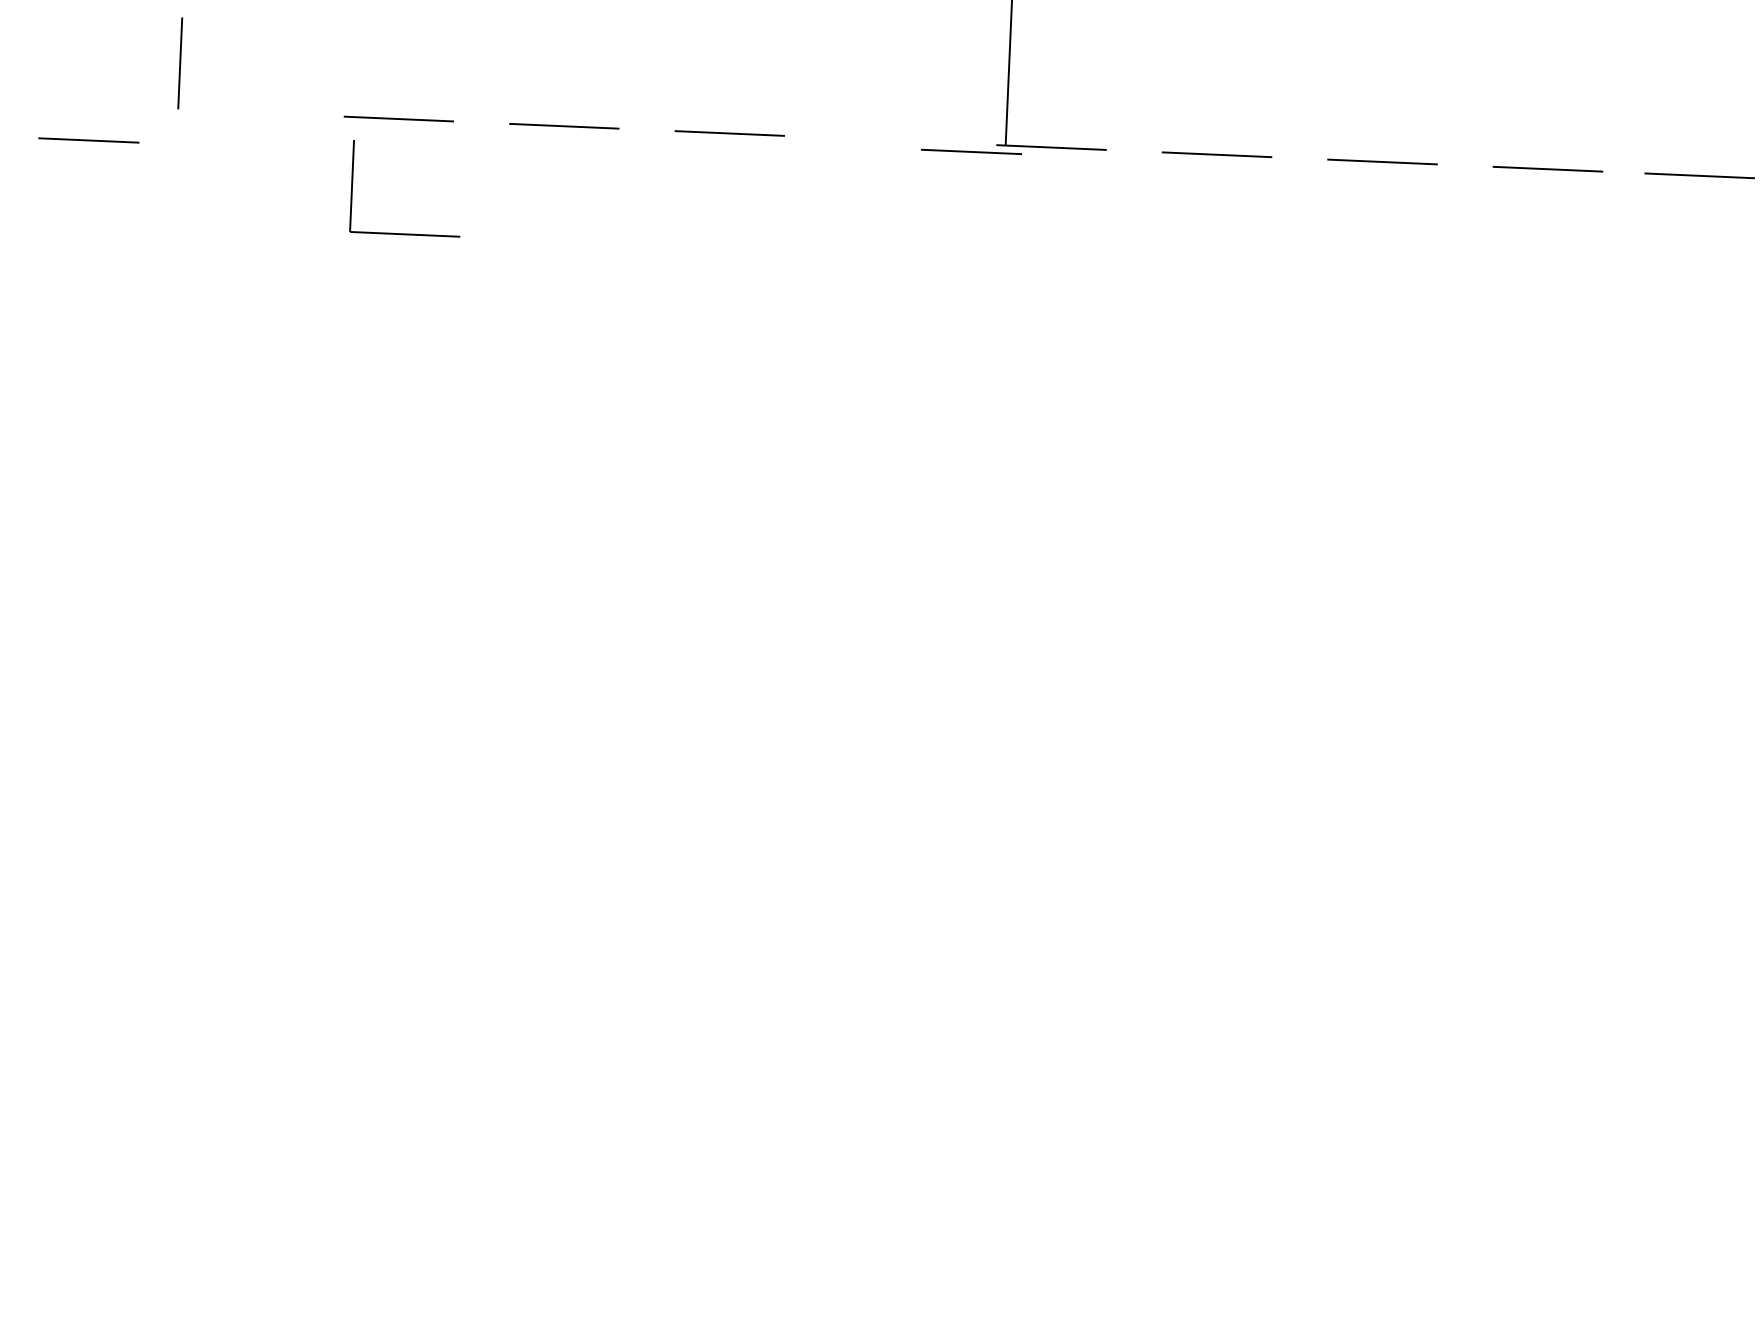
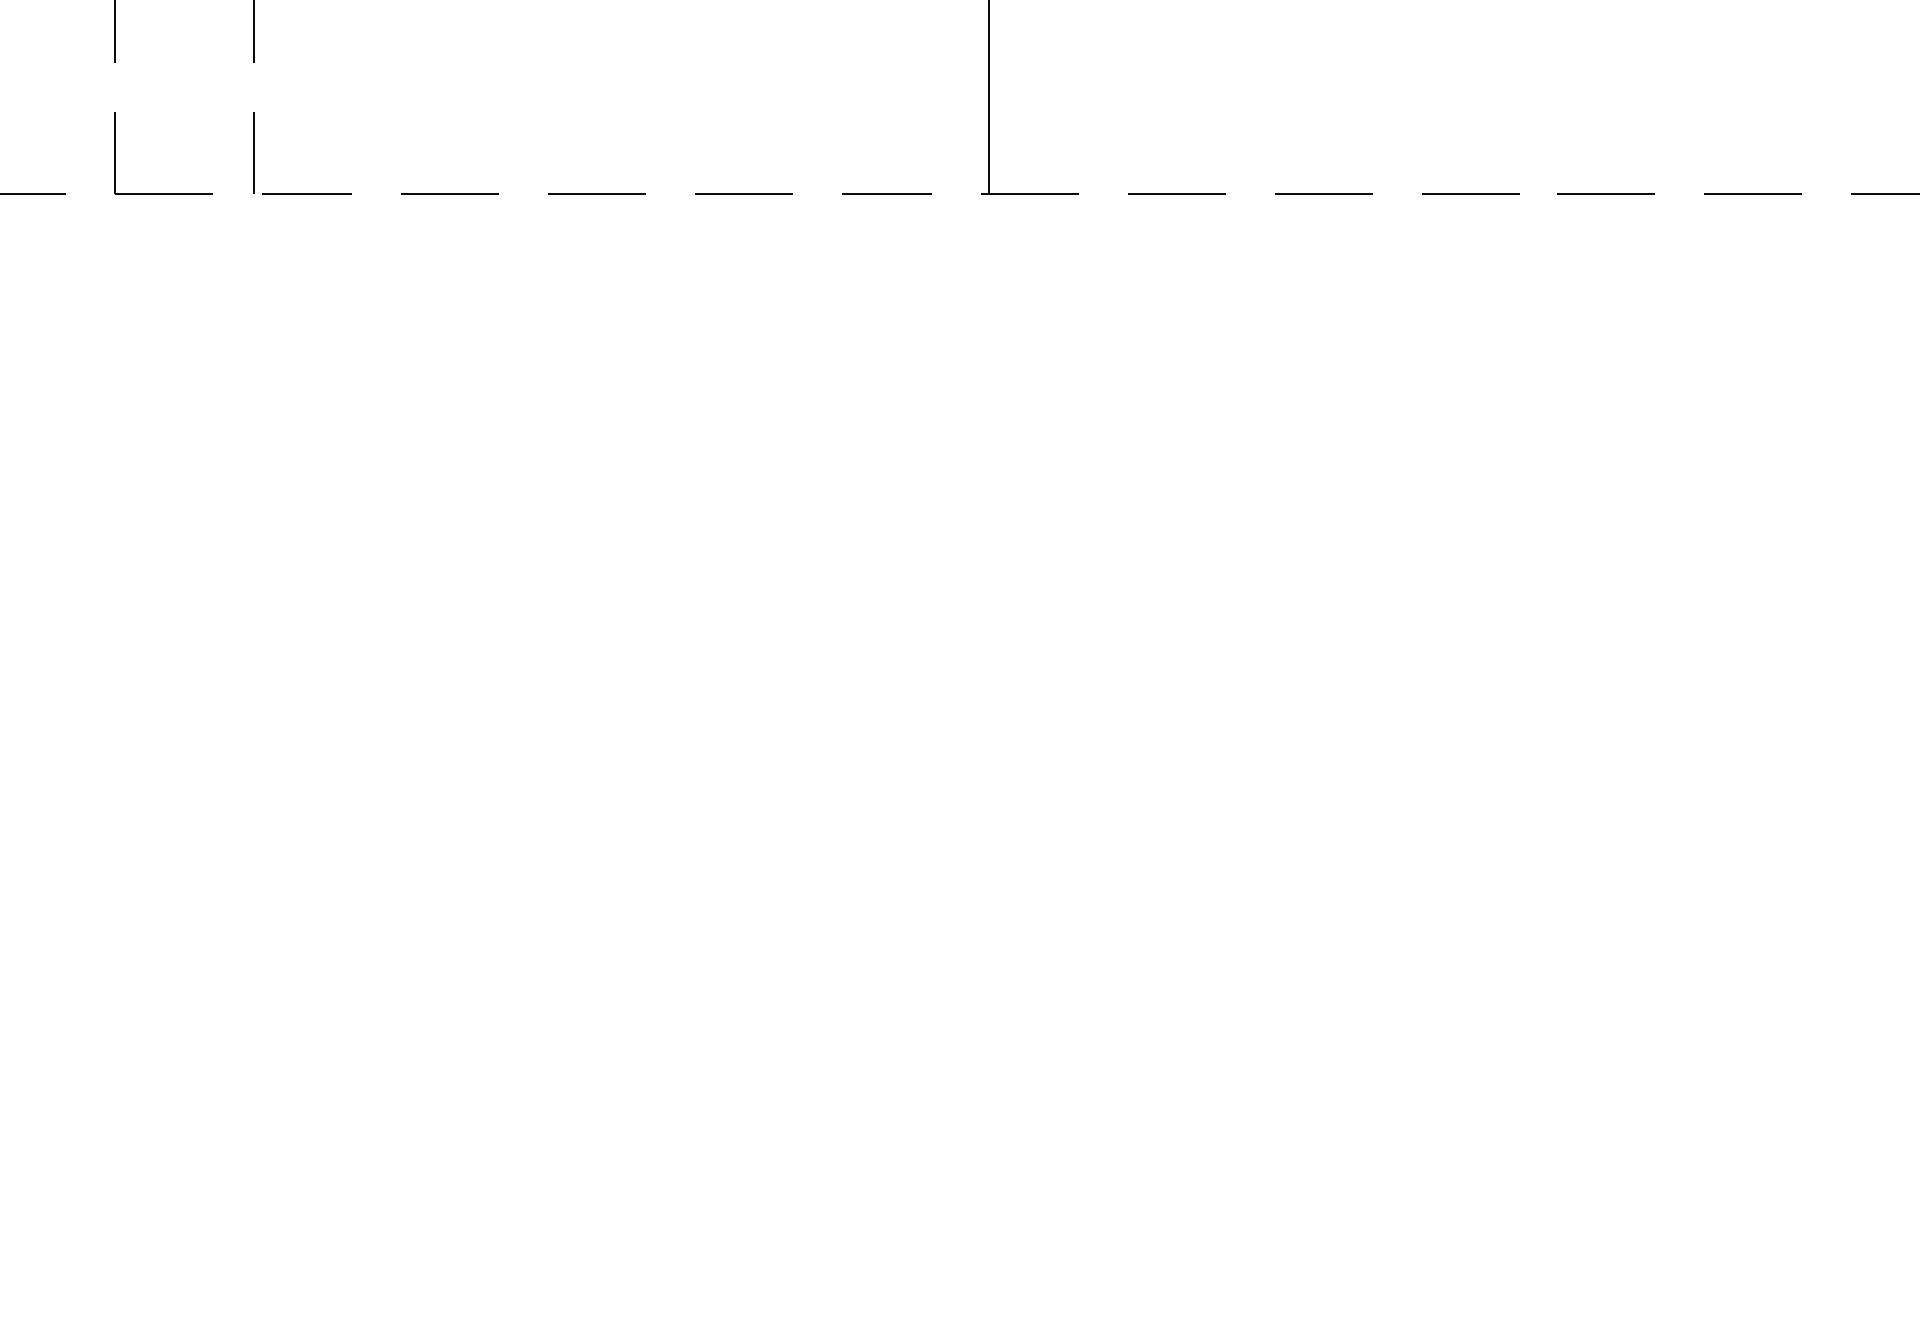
line: (87, 140) -> (306, 193), moved
line: (970, 151) -> (886, 193), moved
part: (404, 234) -> (163, 193), moved

